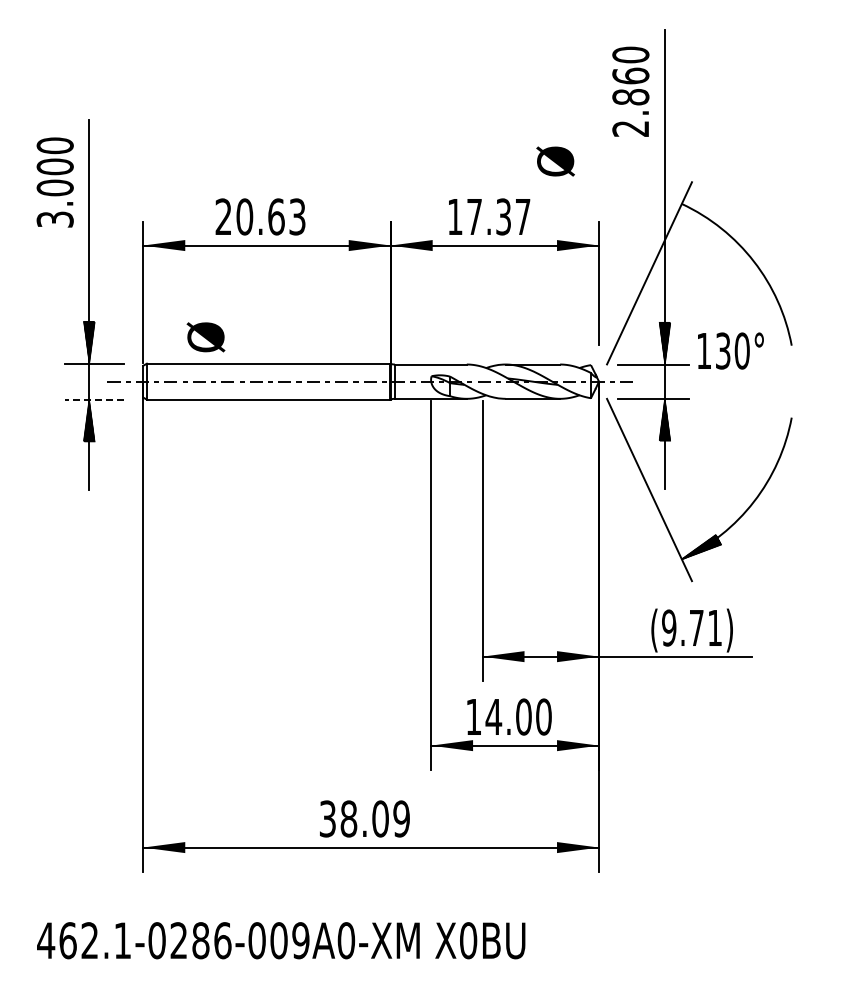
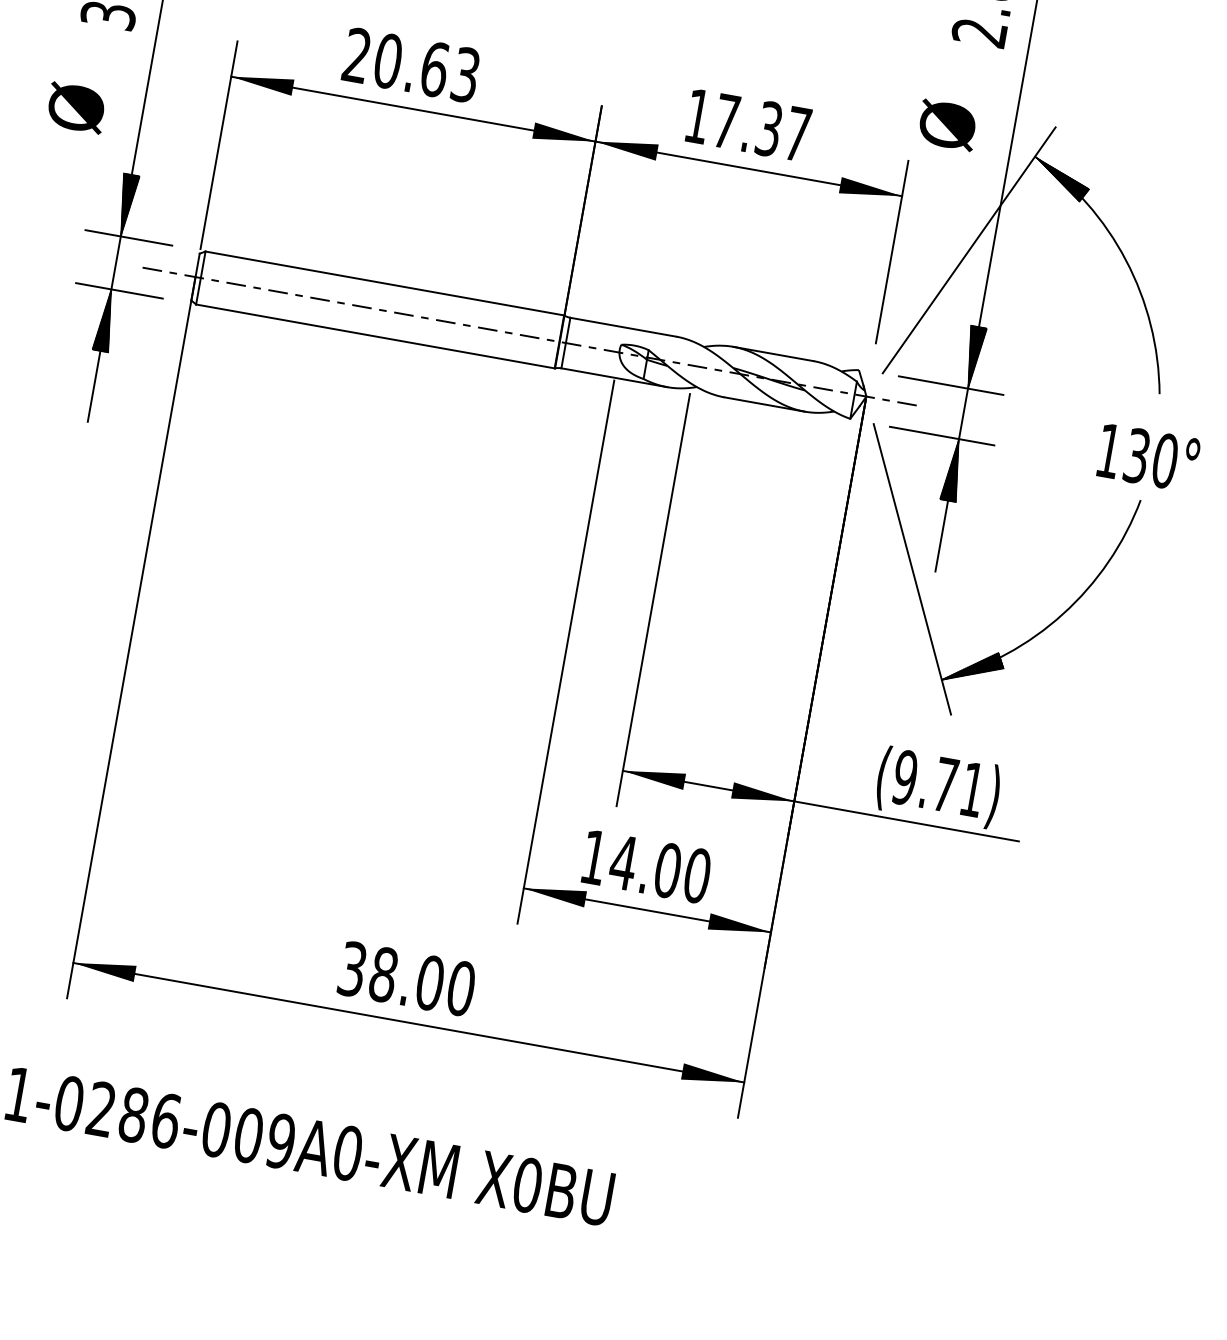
text: (555, 161) -> (947, 125), moved
hatch: (701, 215) -> (1060, 178), added
text: (205, 337) -> (75, 108), moved
text: (730, 350) -> (1148, 457), moved
line: (94, 399) -> (119, 290), dashed -> solid
text: (401, 818) -> (461, 987), 38.09 -> 38.00

